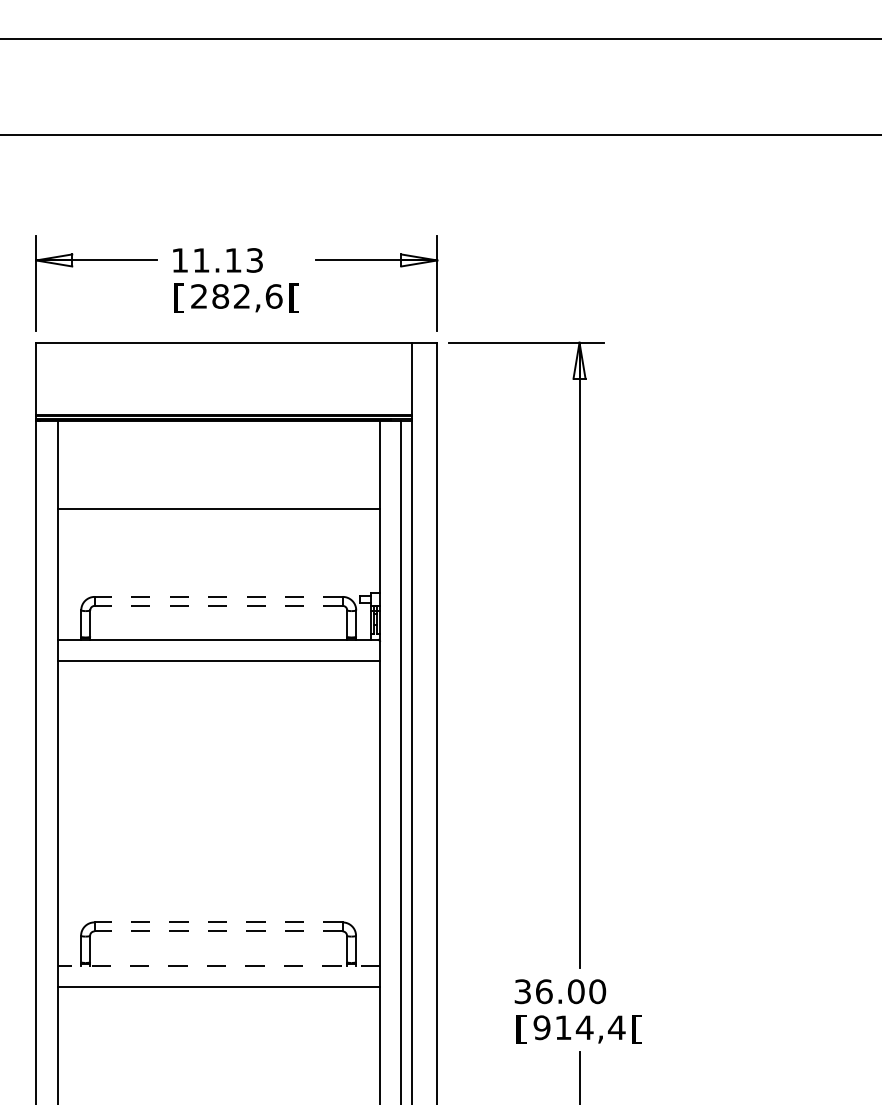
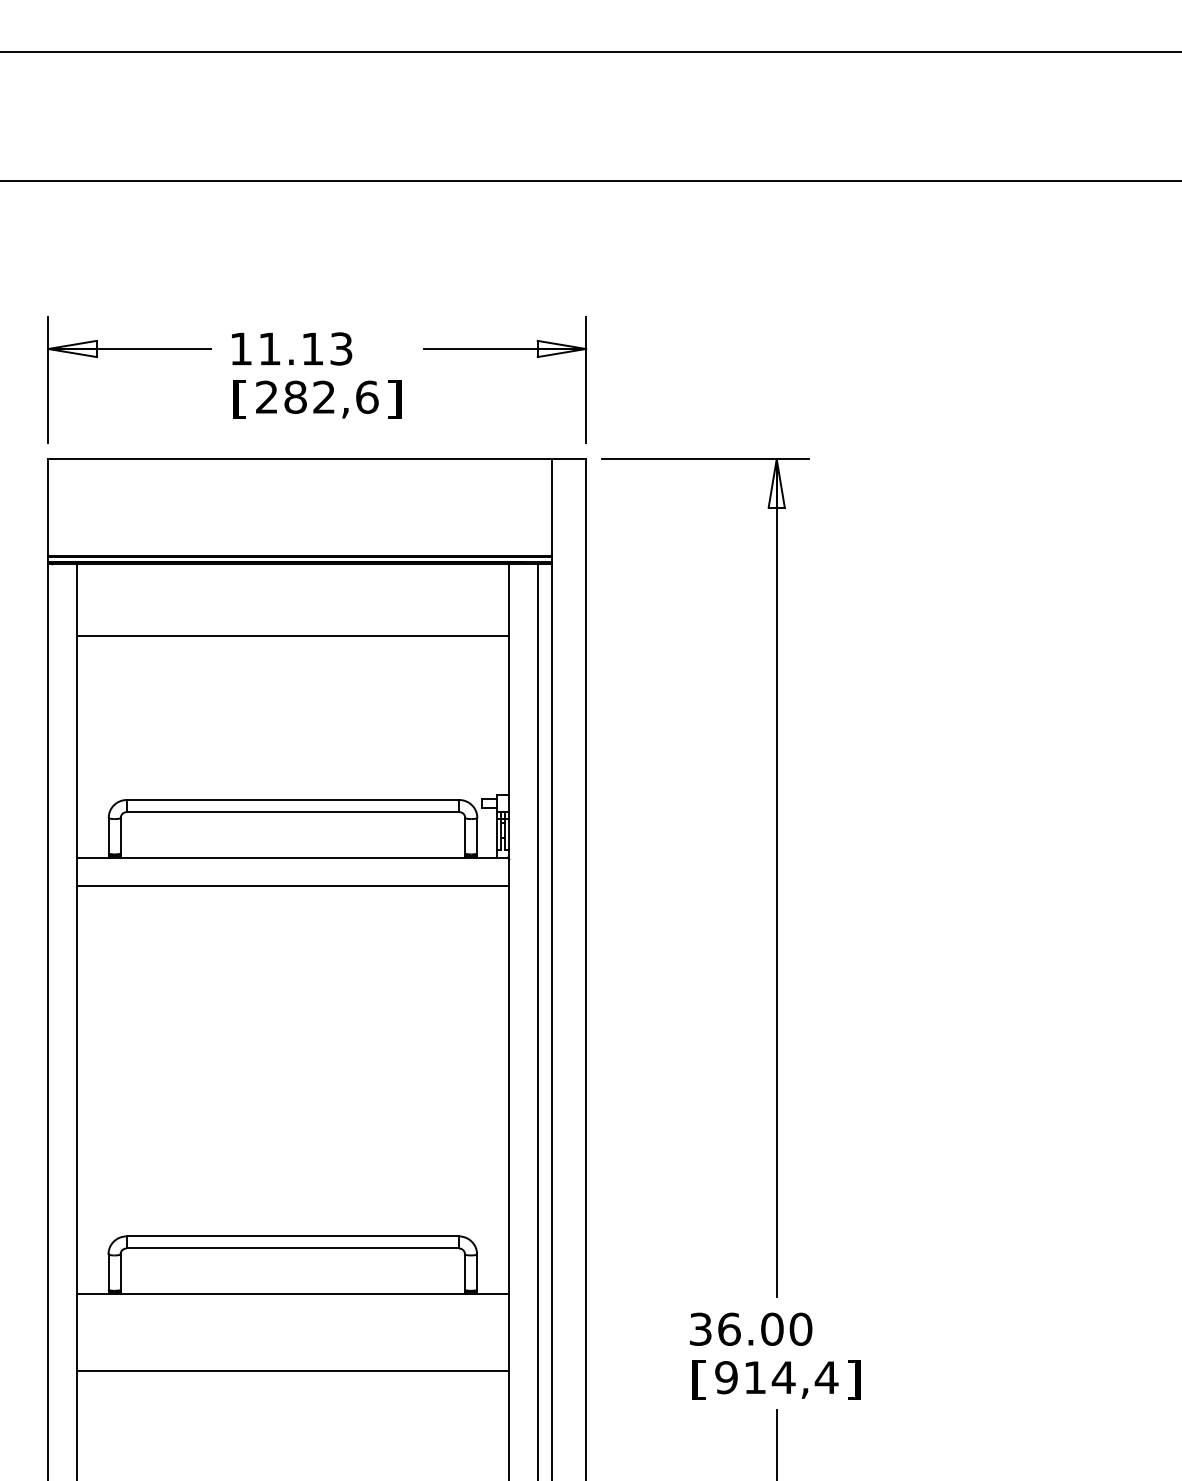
text: (294, 298) -> (394, 399), [ -> ]
line: (218, 509) -> (292, 635), moved
line: (218, 597) -> (292, 800), dashed -> solid
line: (218, 606) -> (292, 812), dashed -> solid
line: (218, 922) -> (292, 1236), dashed -> solid
line: (218, 931) -> (292, 1248), dashed -> solid
line: (218, 965) -> (292, 1294), dashed -> solid
line: (218, 986) -> (292, 1370), moved
text: (636, 1029) -> (853, 1379), [ -> ]

